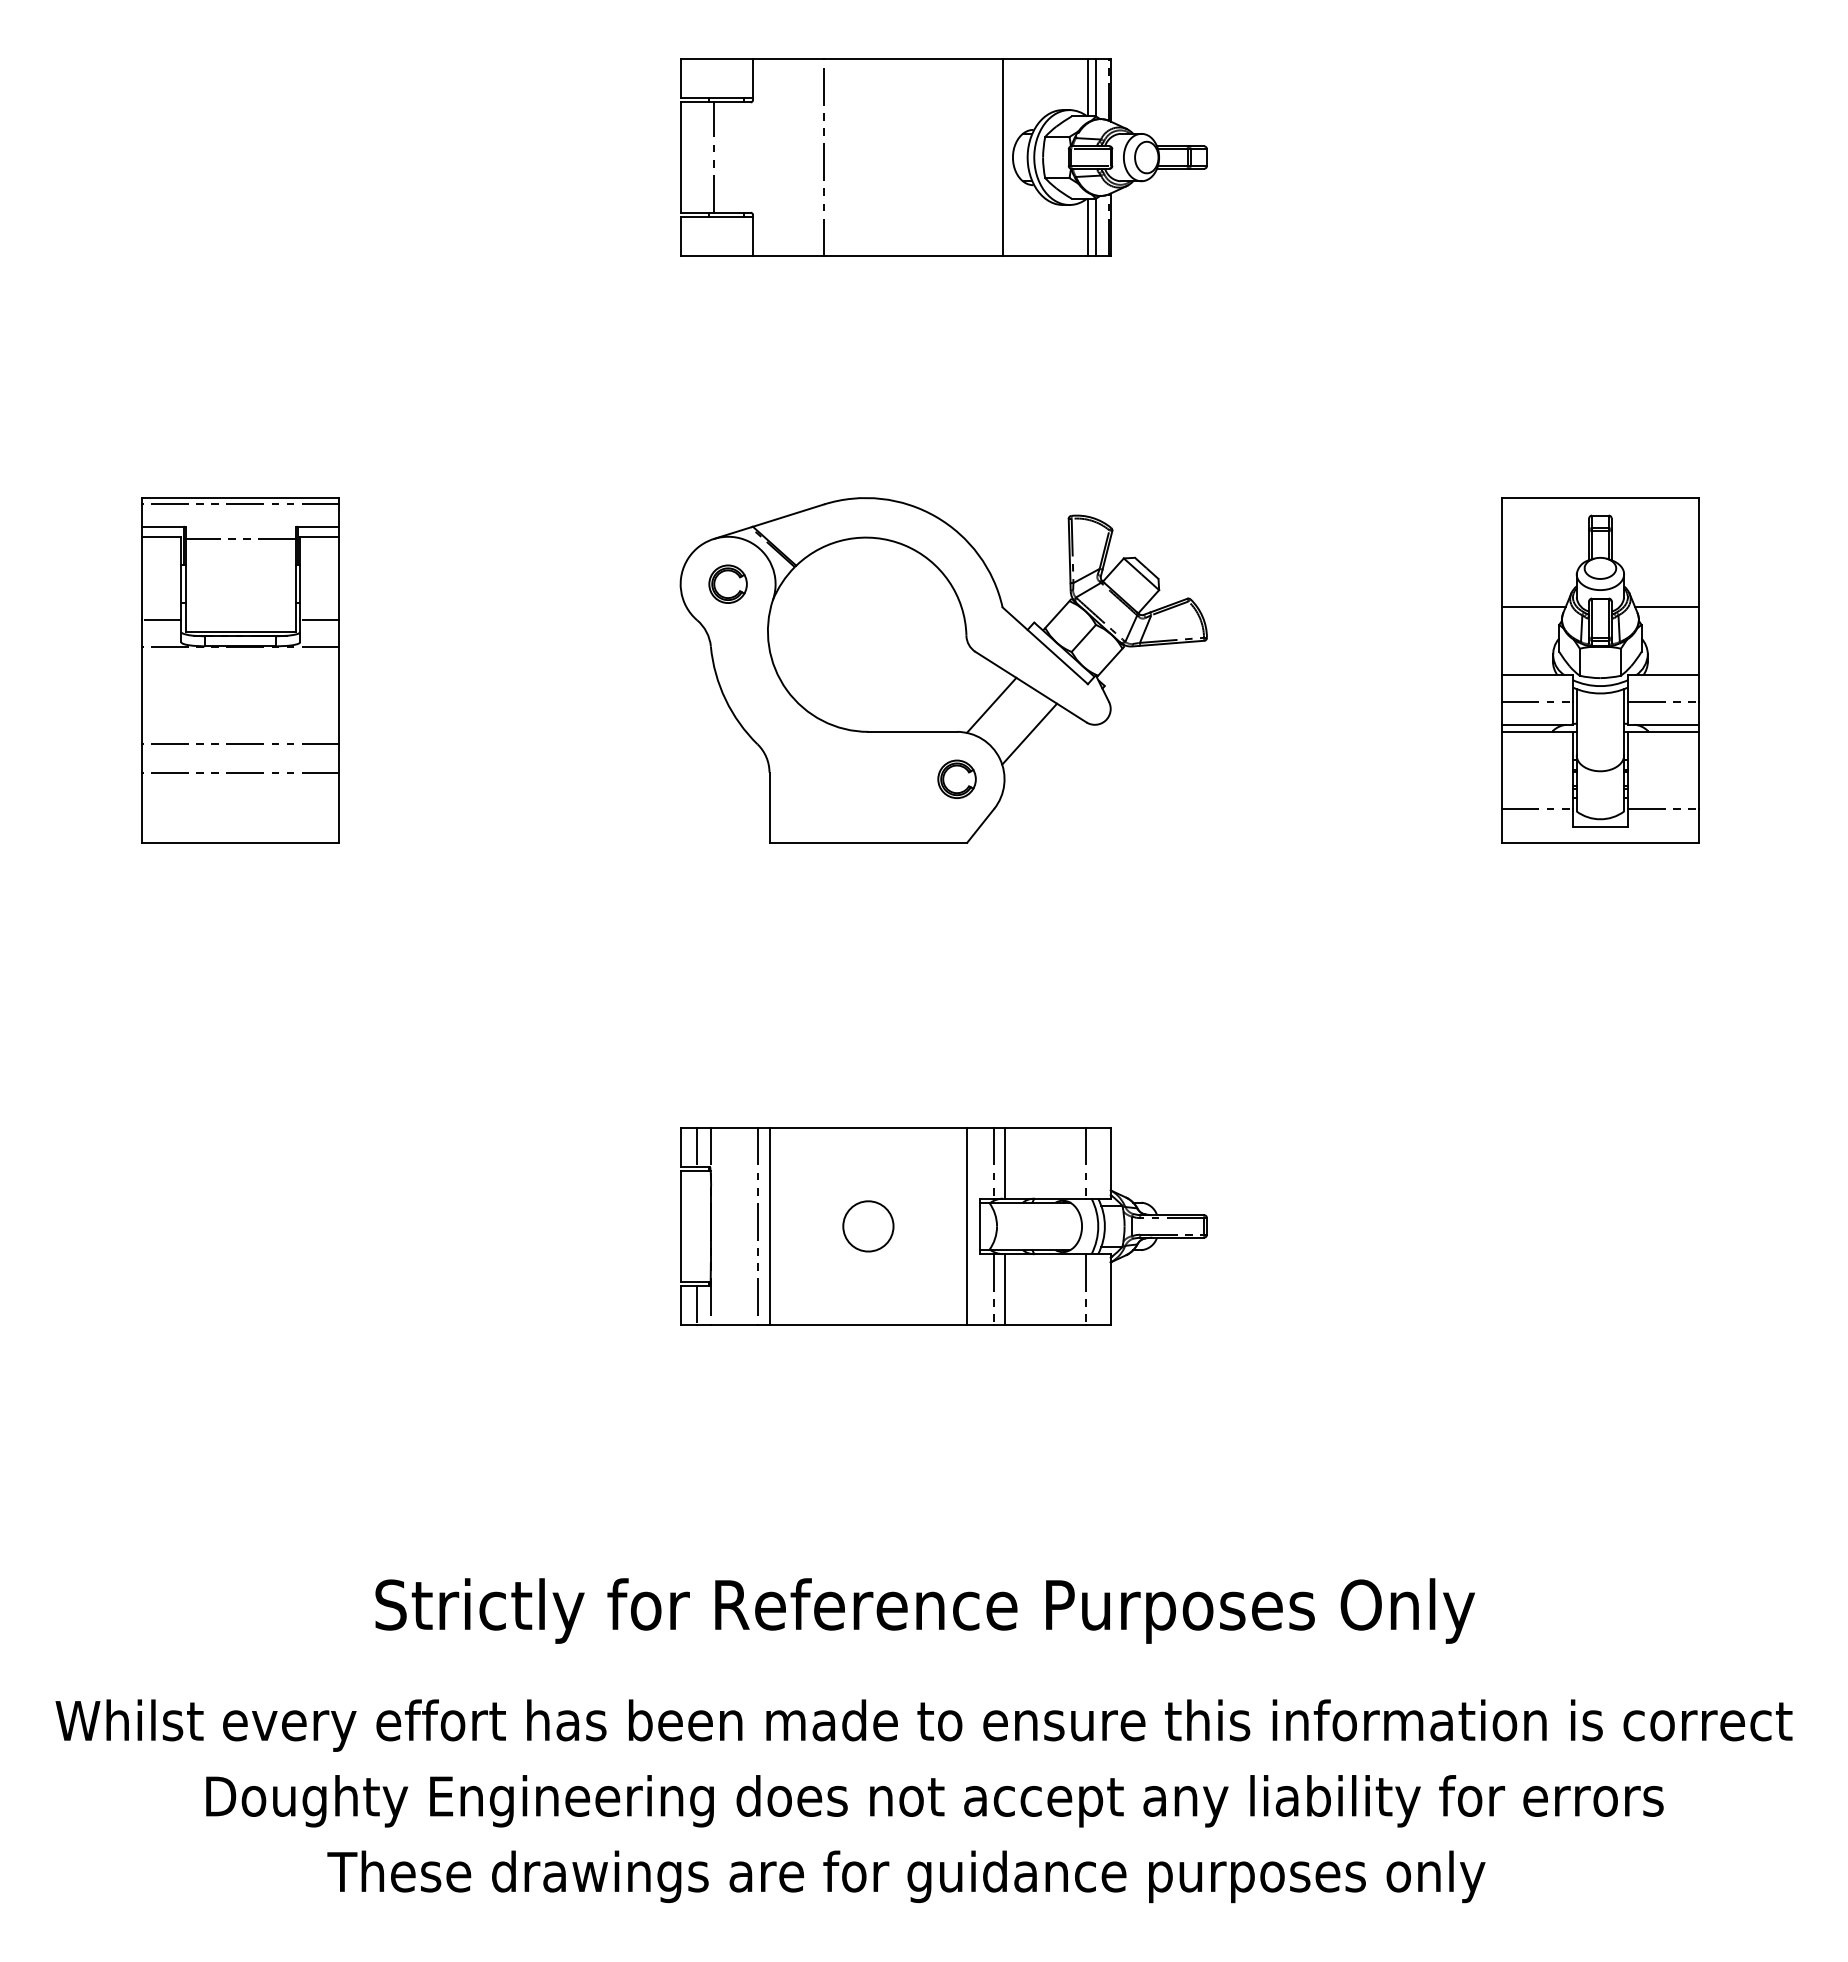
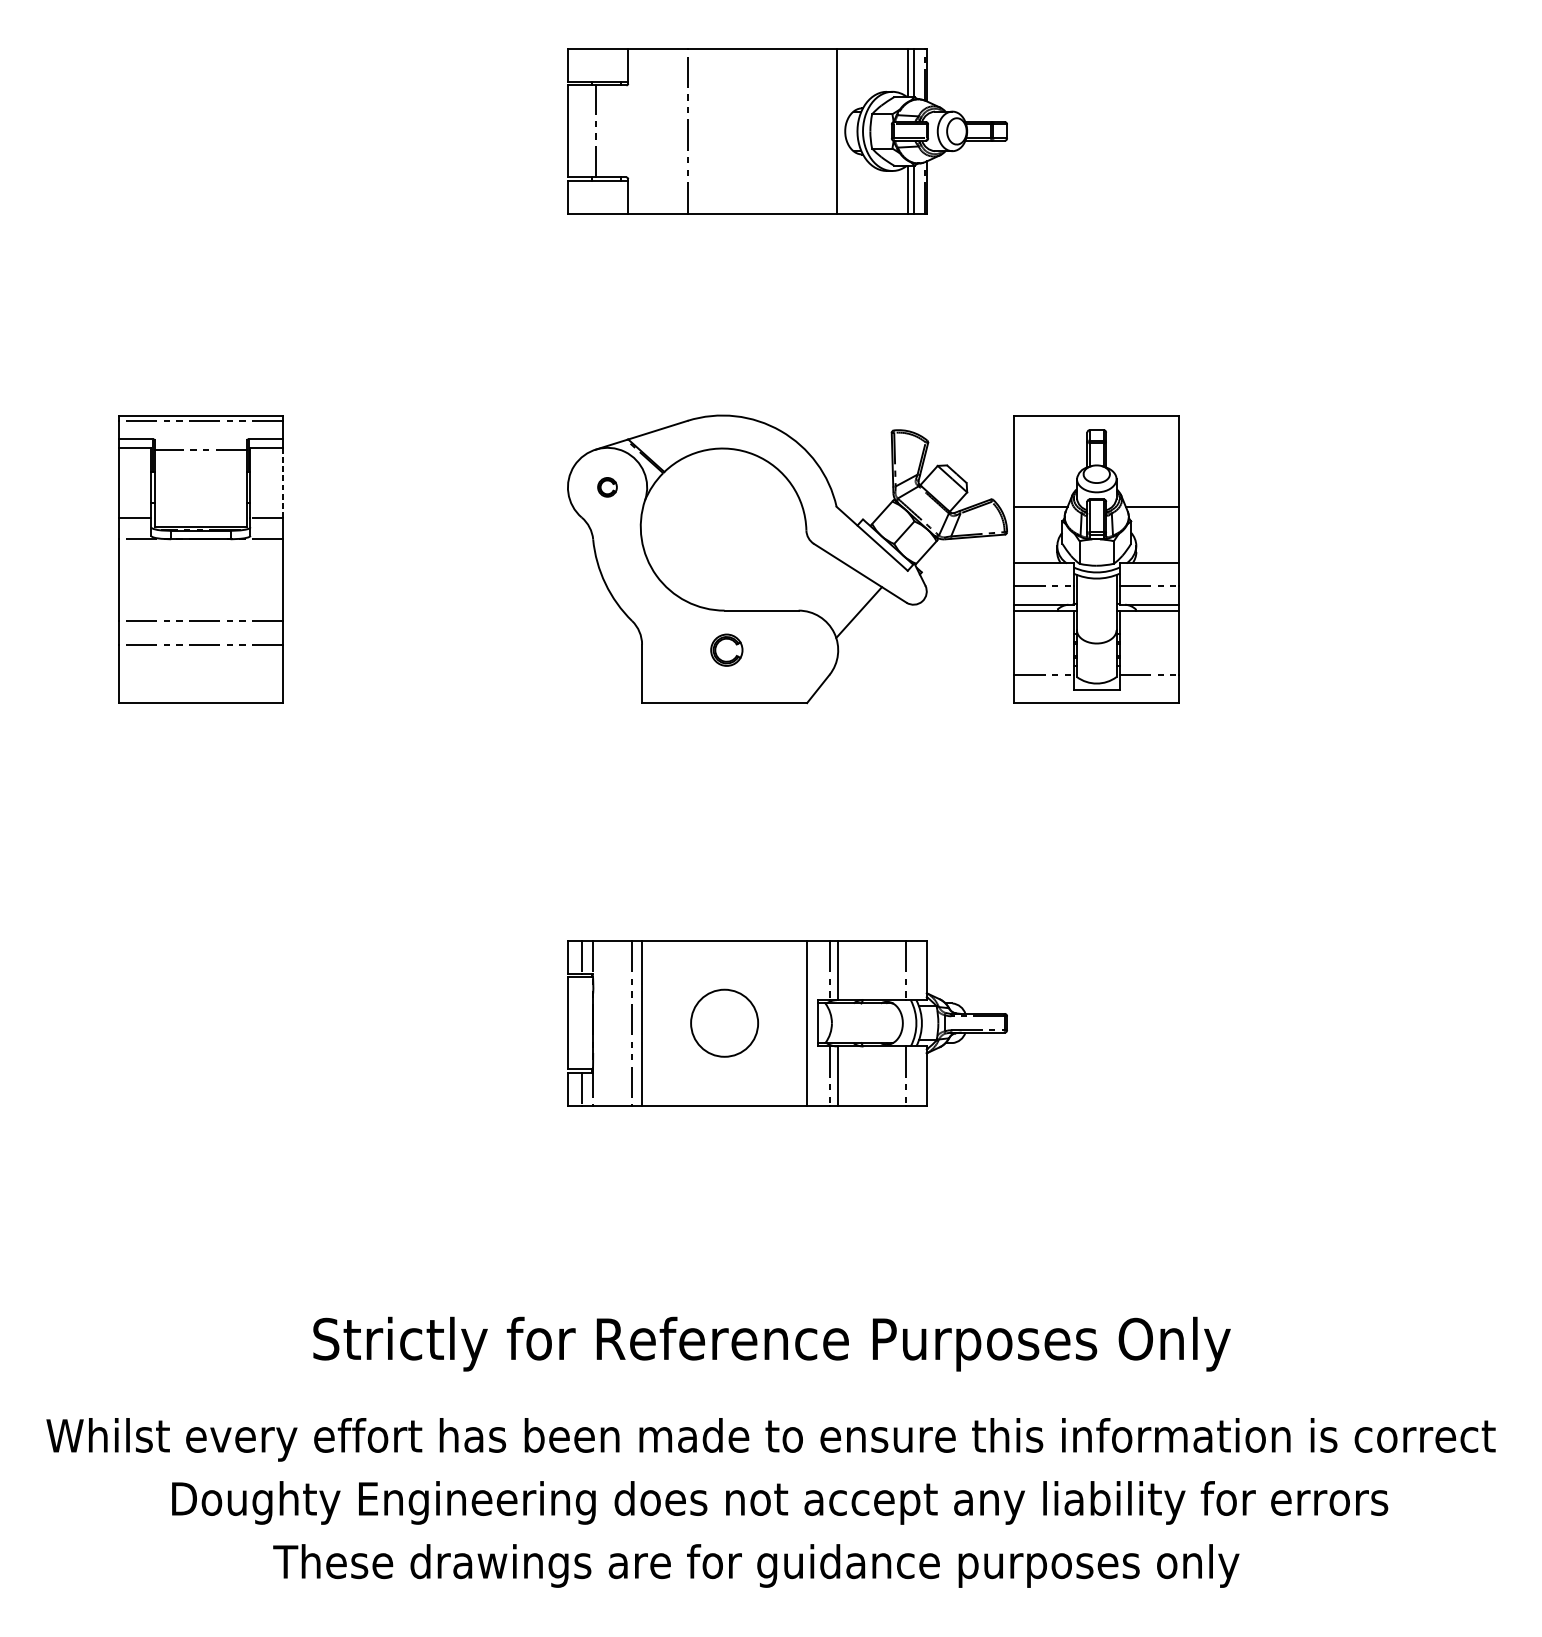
line: (339, 578) -> (283, 482), solid -> dashed
part: (727, 583) -> (607, 486), size x0.6
part: (1600, 670) -> (1096, 559), moved
line: (991, 704) -> (827, 587), removed
part: (956, 778) -> (726, 649), moved
circle: (868, 1226) -> (724, 1023), size x1.6

